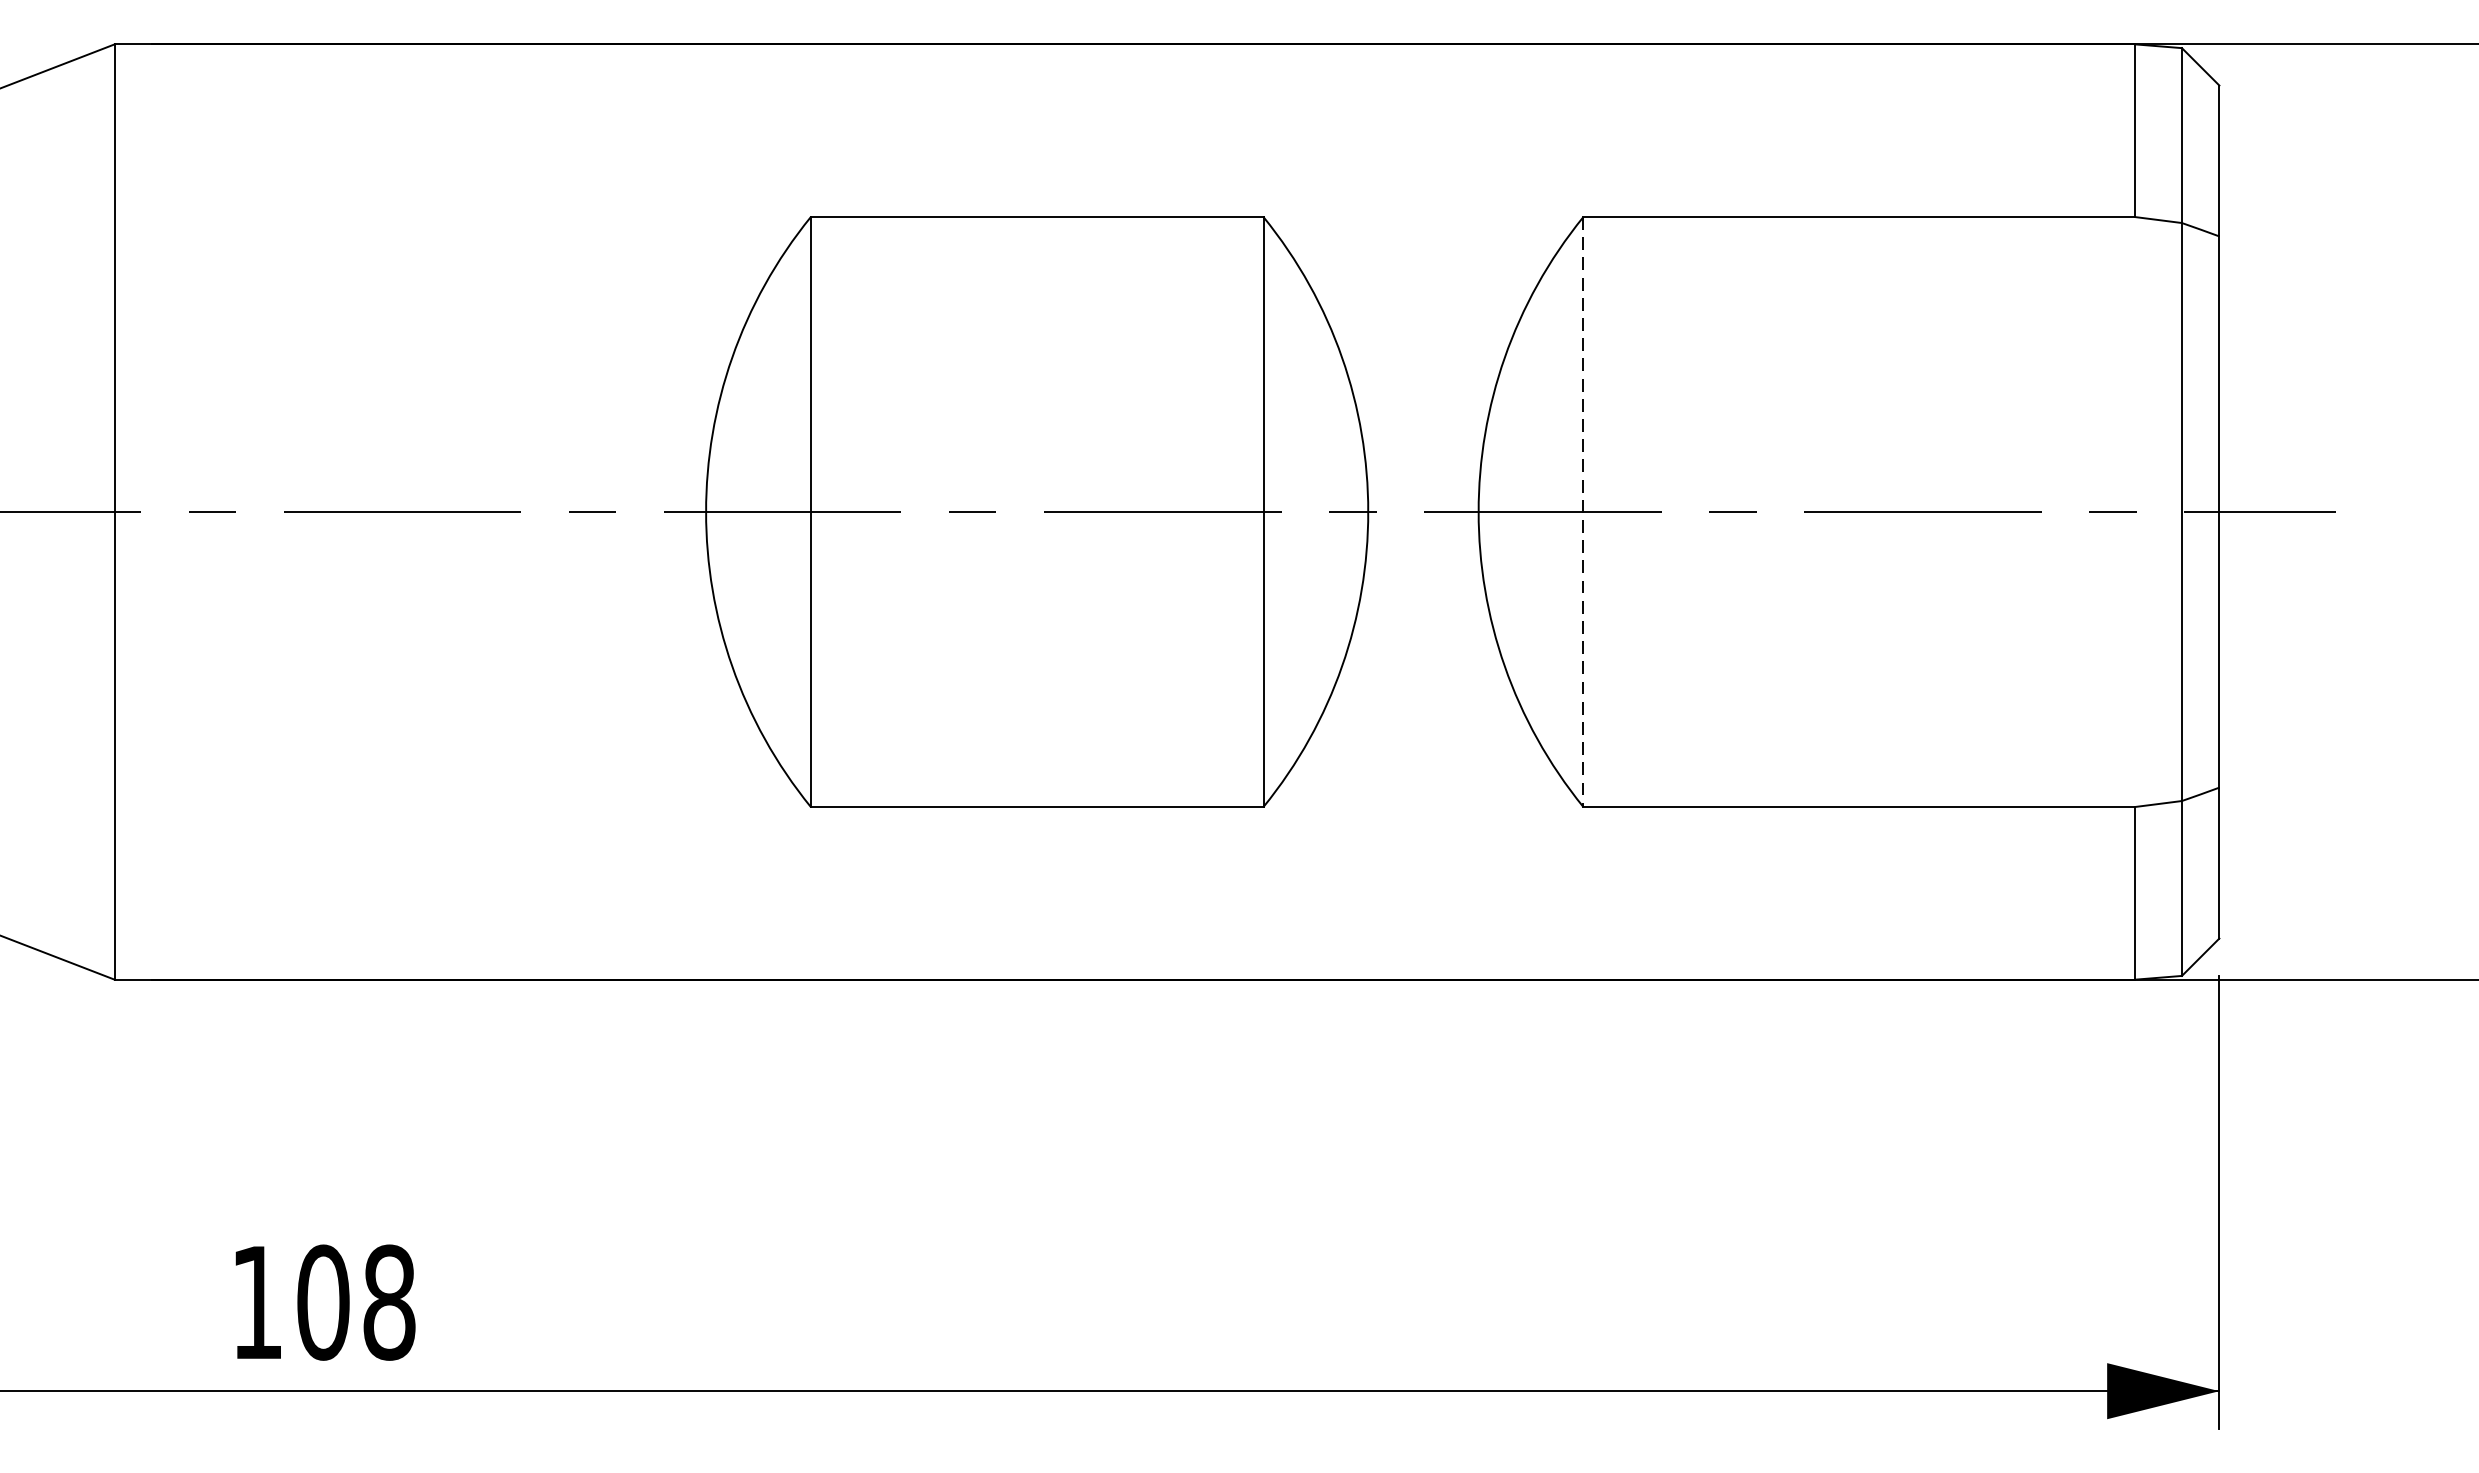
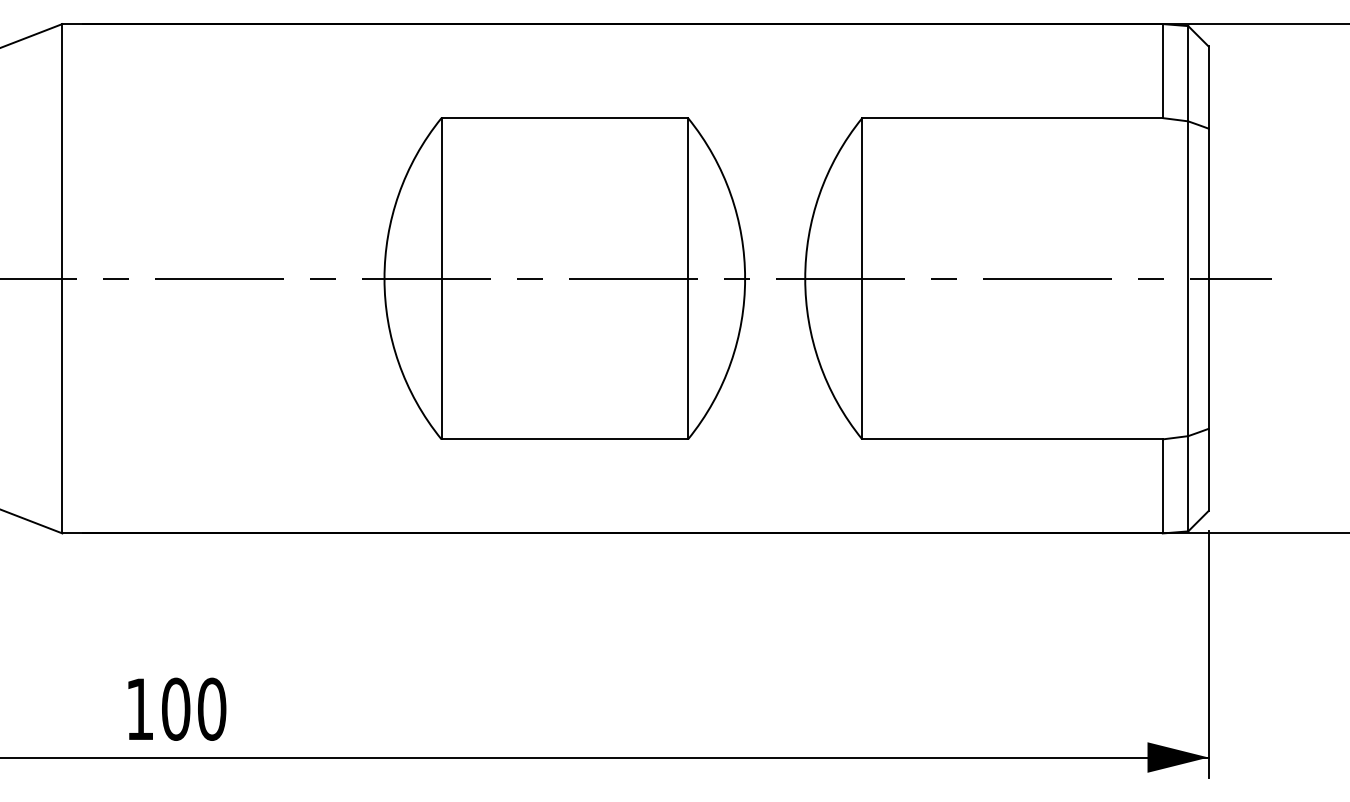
line: (1583, 511) -> (862, 278), dashed -> solid
text: (390, 1302) -> (212, 709), 108 -> 100

